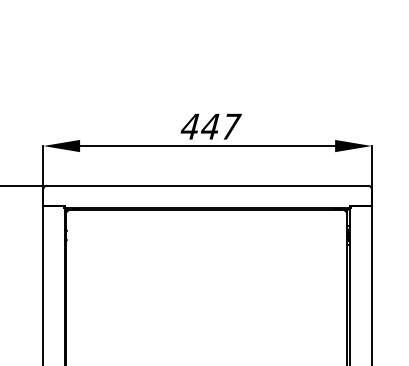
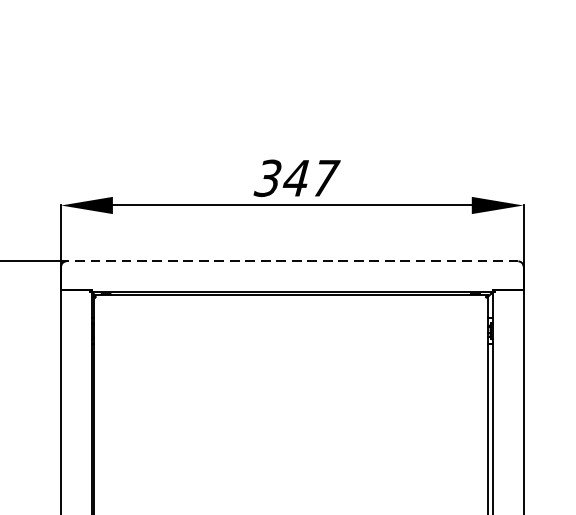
text: (189, 126) -> (266, 177), 447 -> 347
line: (207, 185) -> (292, 261), solid -> dashed

